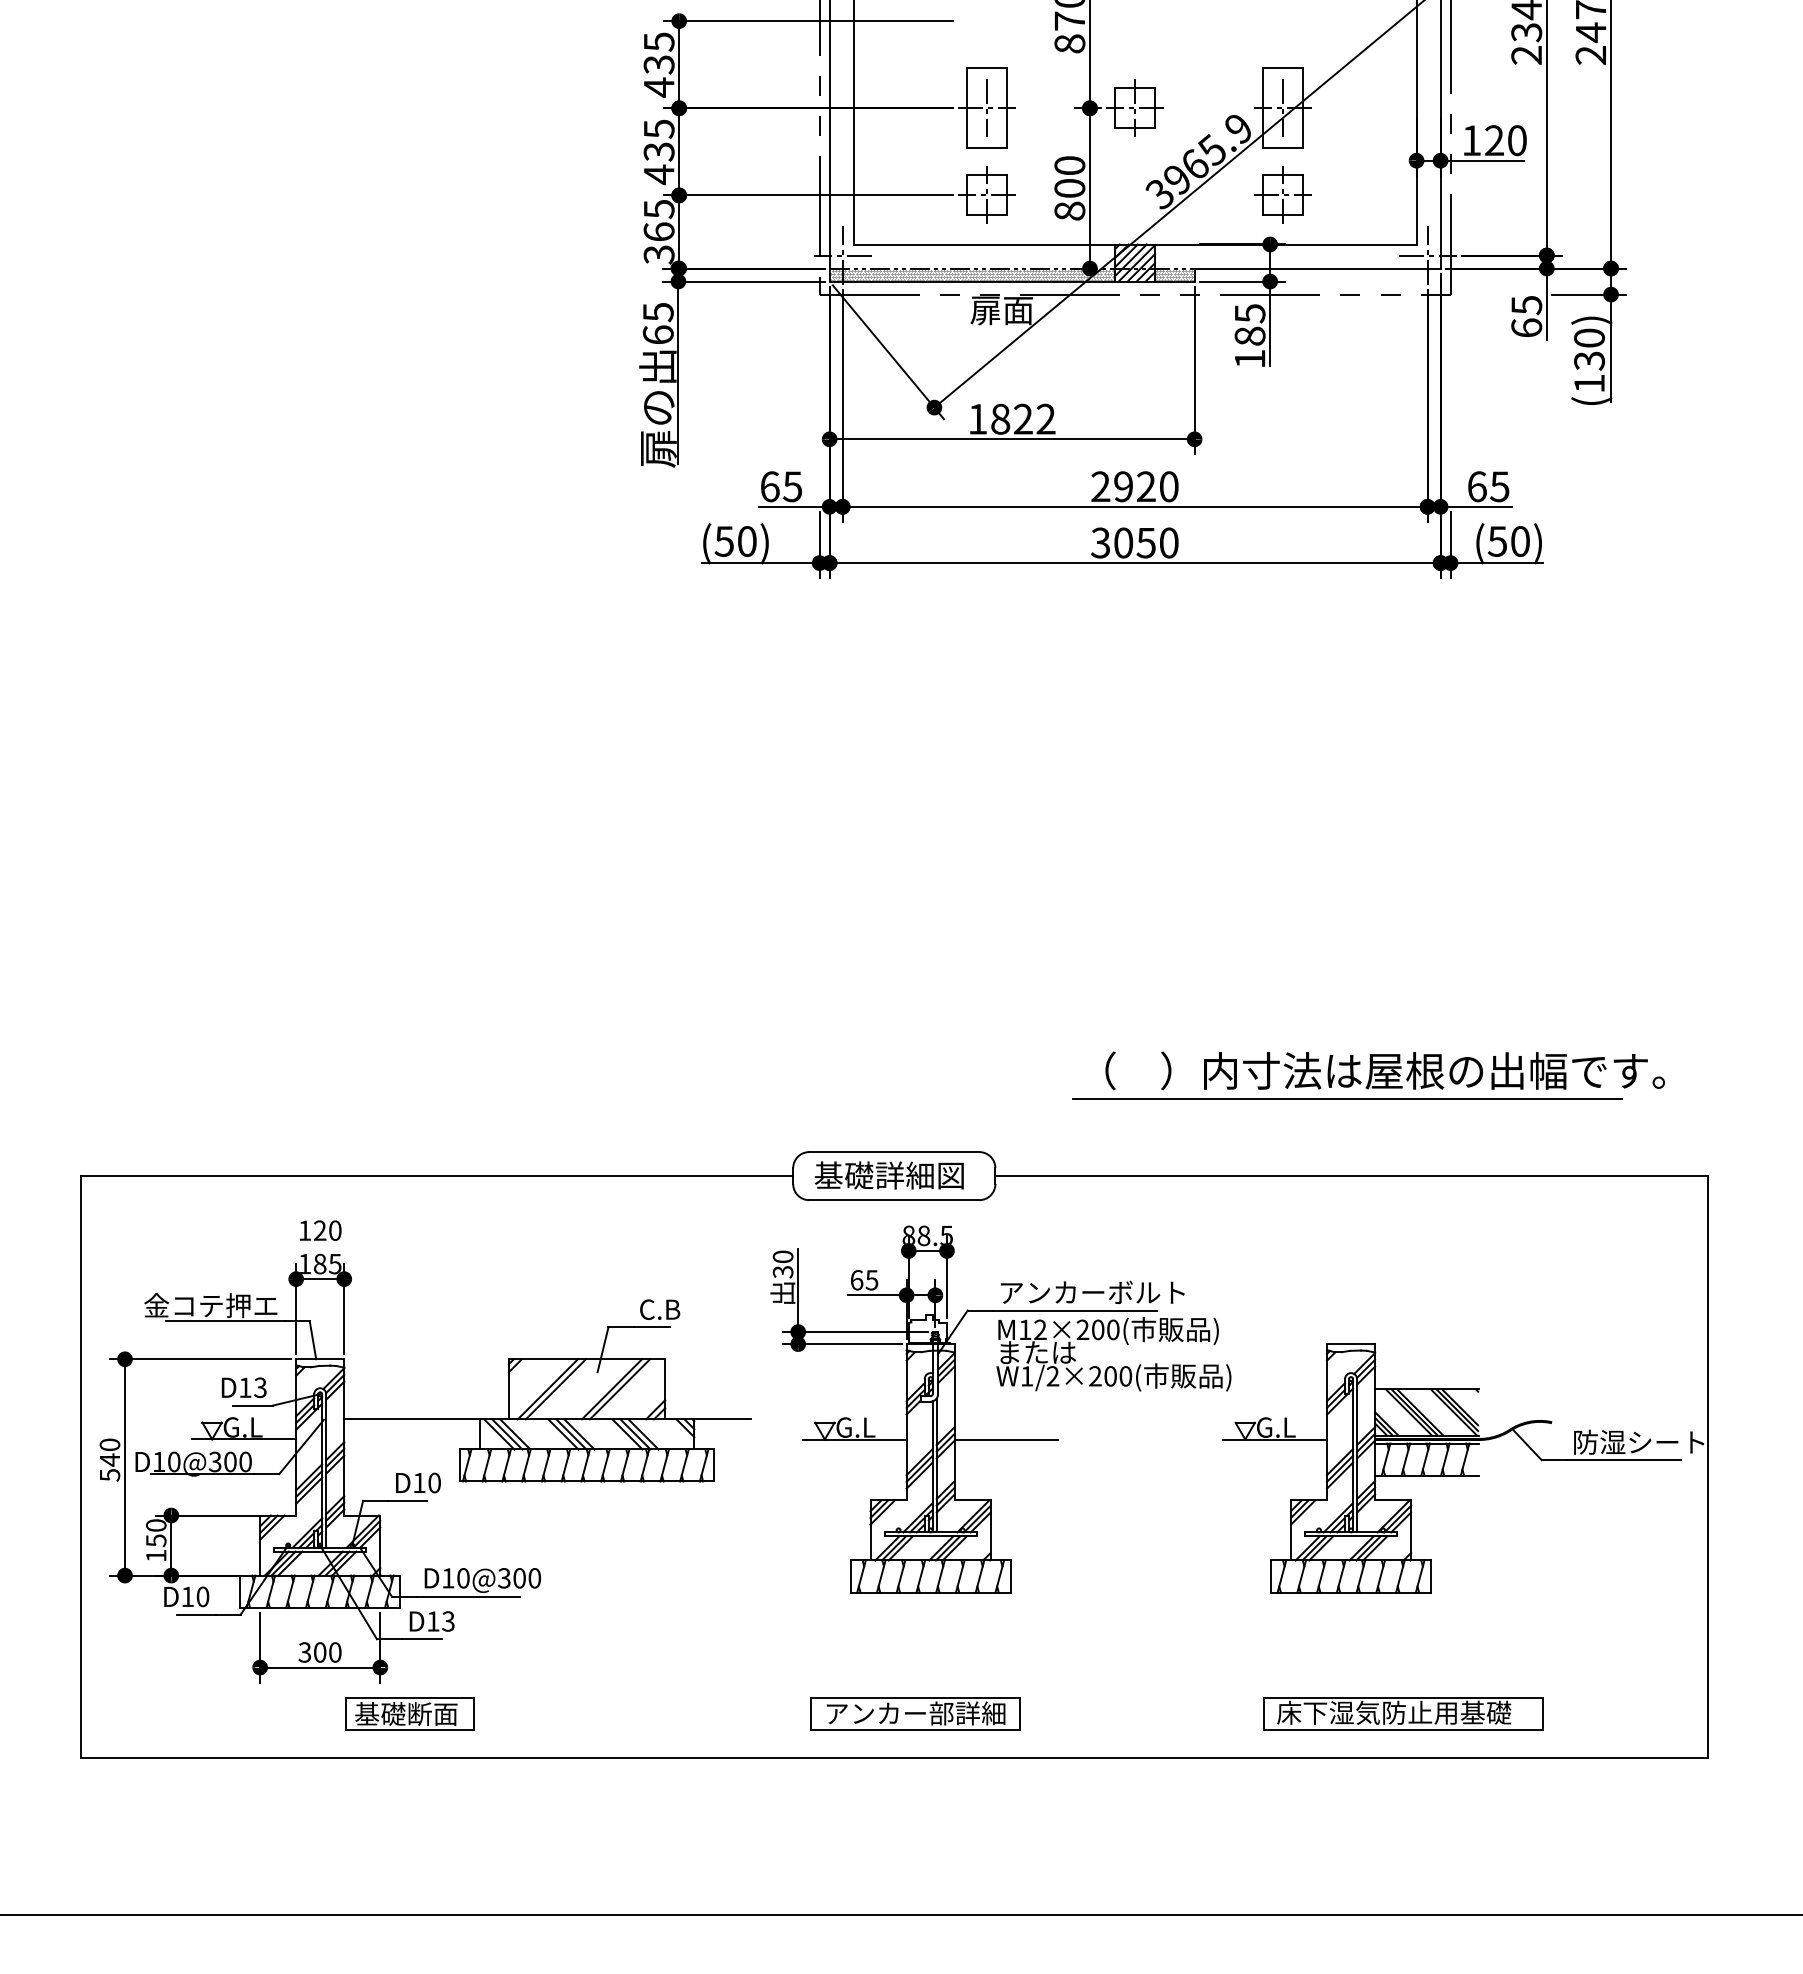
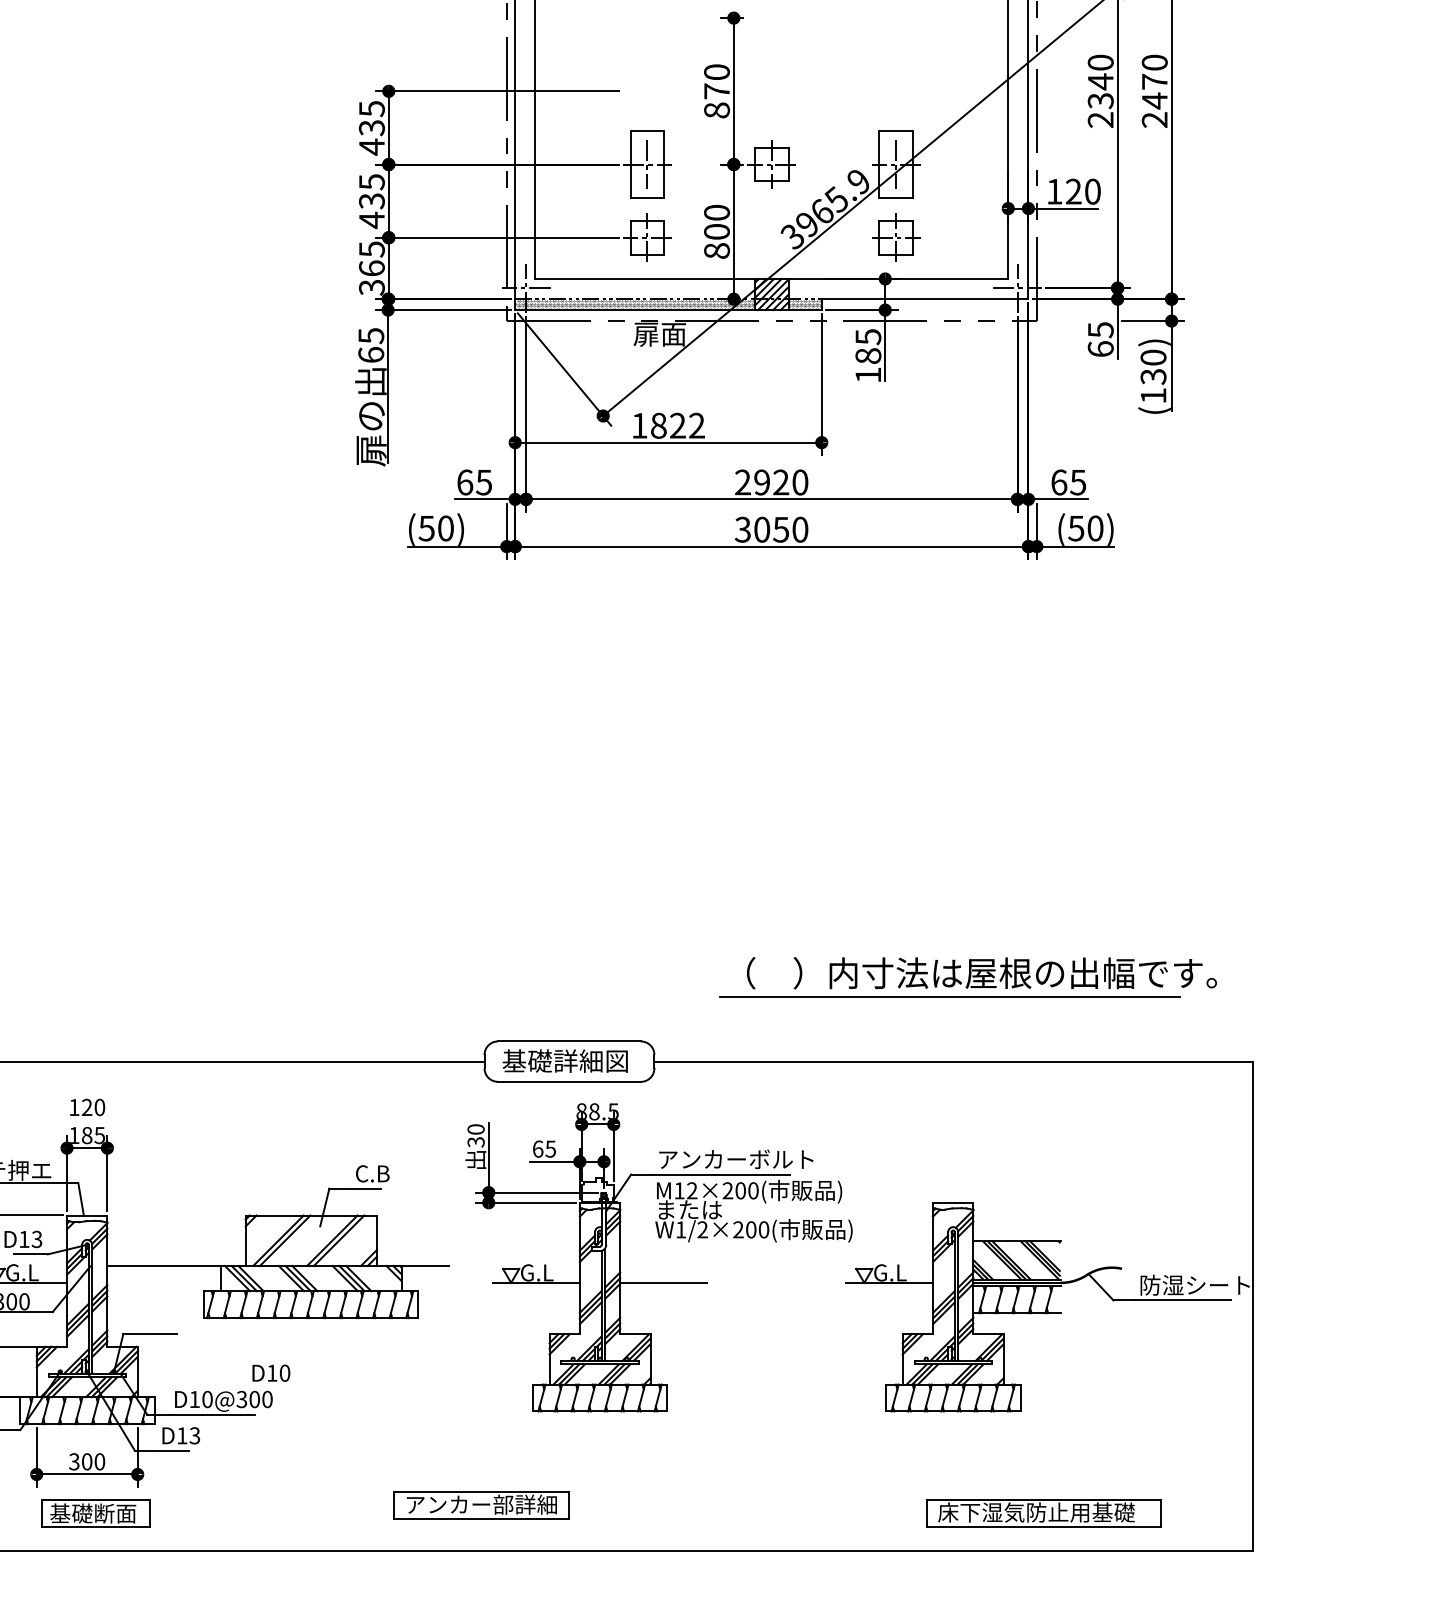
text: (418, 1482) -> (271, 1372), moved
part: (409, 1713) -> (95, 1513), moved
part: (915, 1713) -> (481, 1504), moved
part: (1403, 1713) -> (1044, 1513), moved

